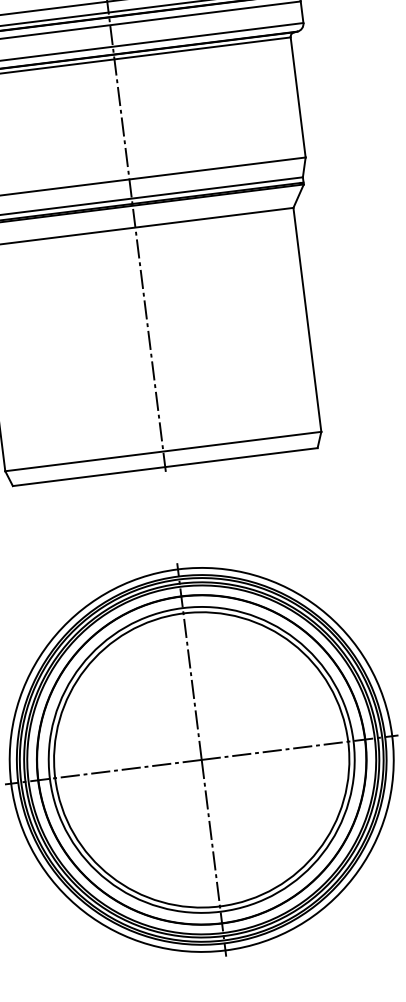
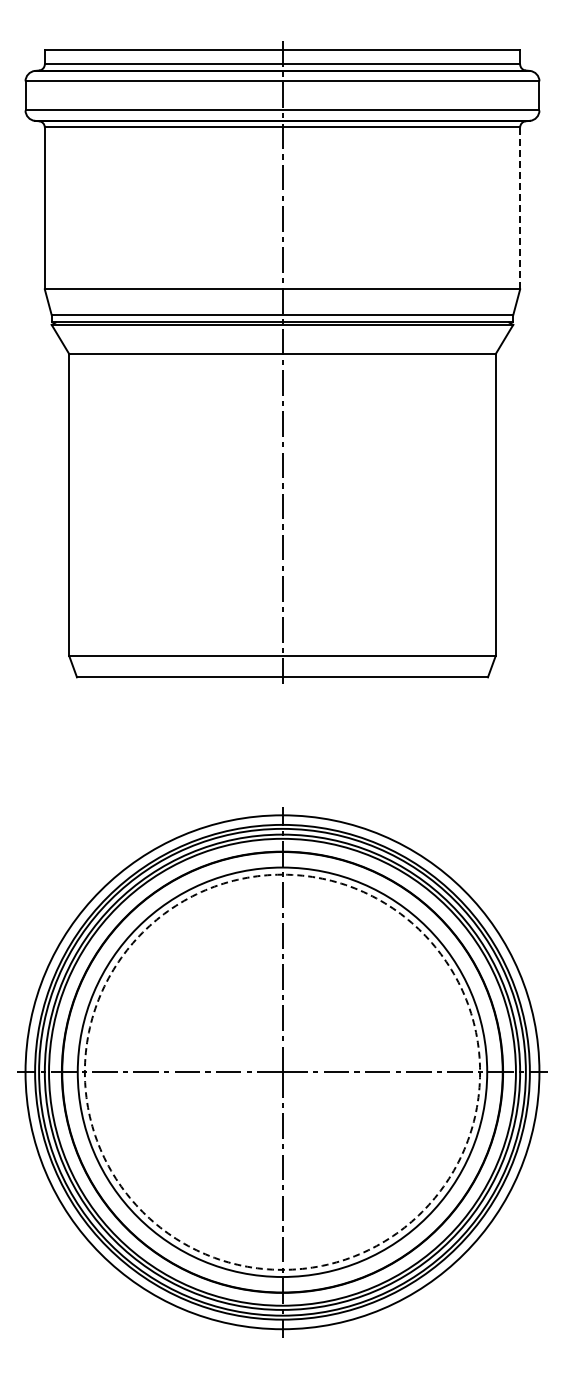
line: (298, 97) -> (520, 208), solid -> dashed
circle: (201, 759) -> (282, 1071), solid -> dashed

